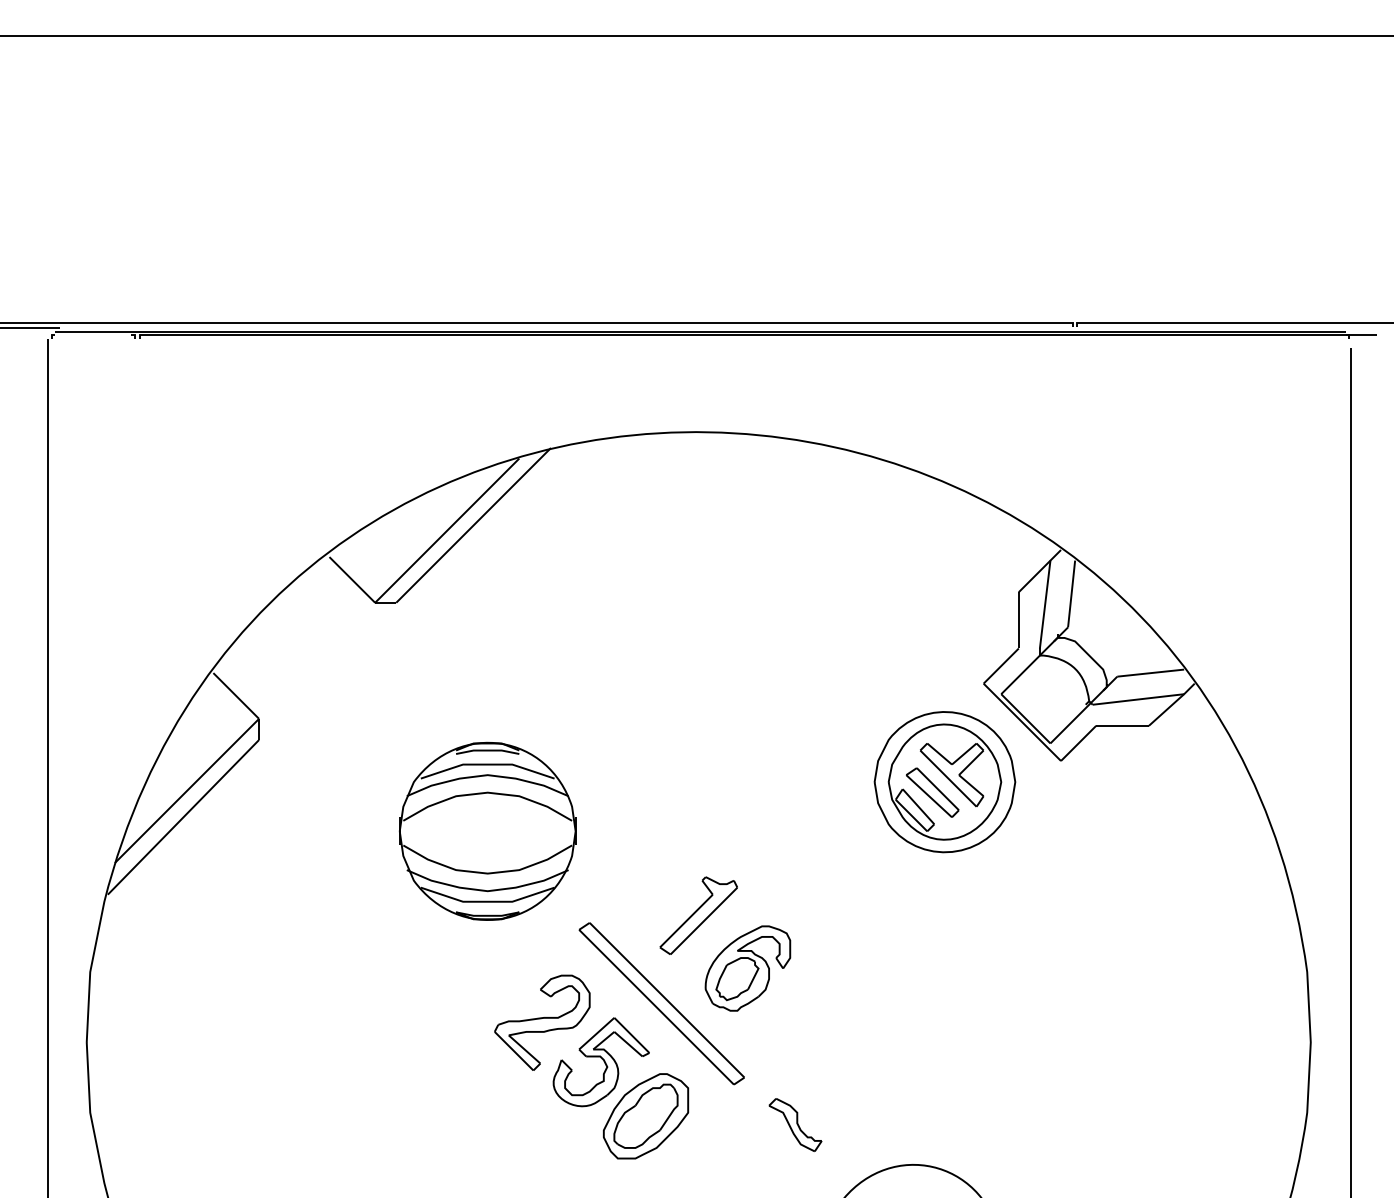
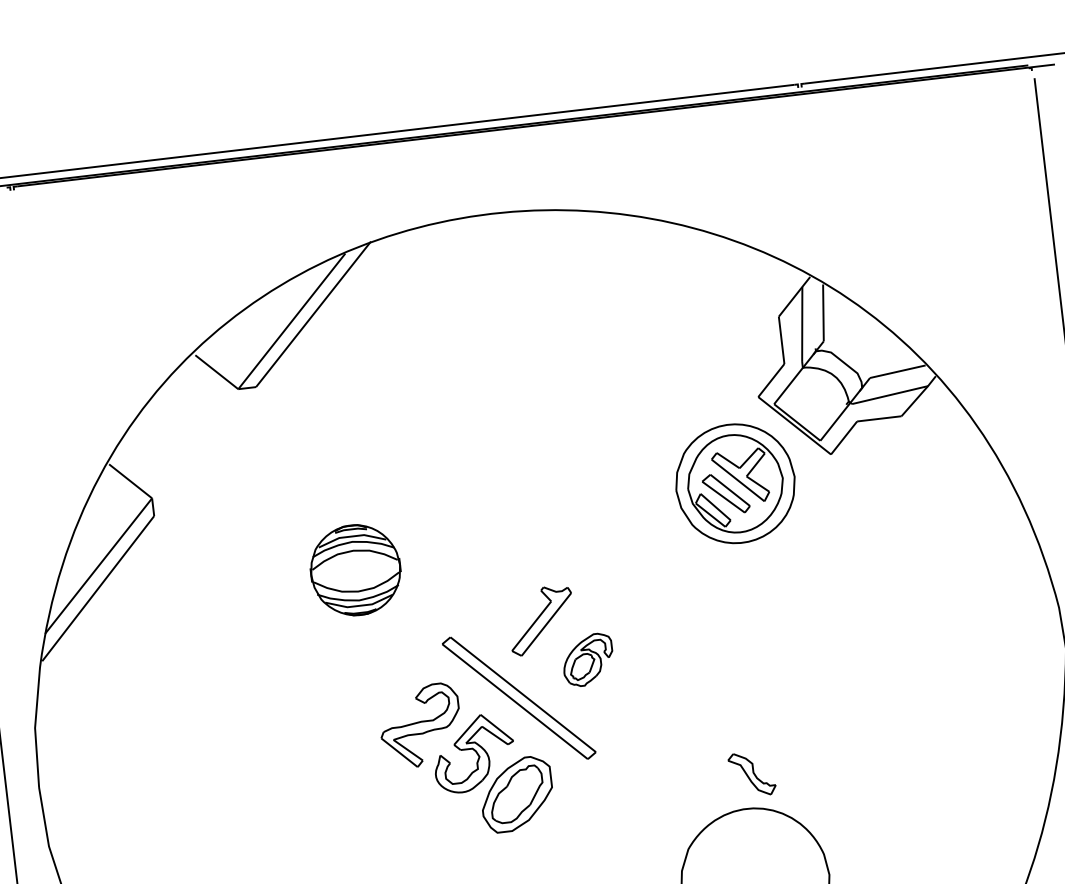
part: (487, 830) -> (355, 569), size x0.6
part: (747, 968) -> (587, 660), size x0.7
part: (795, 1124) -> (752, 773), moved

